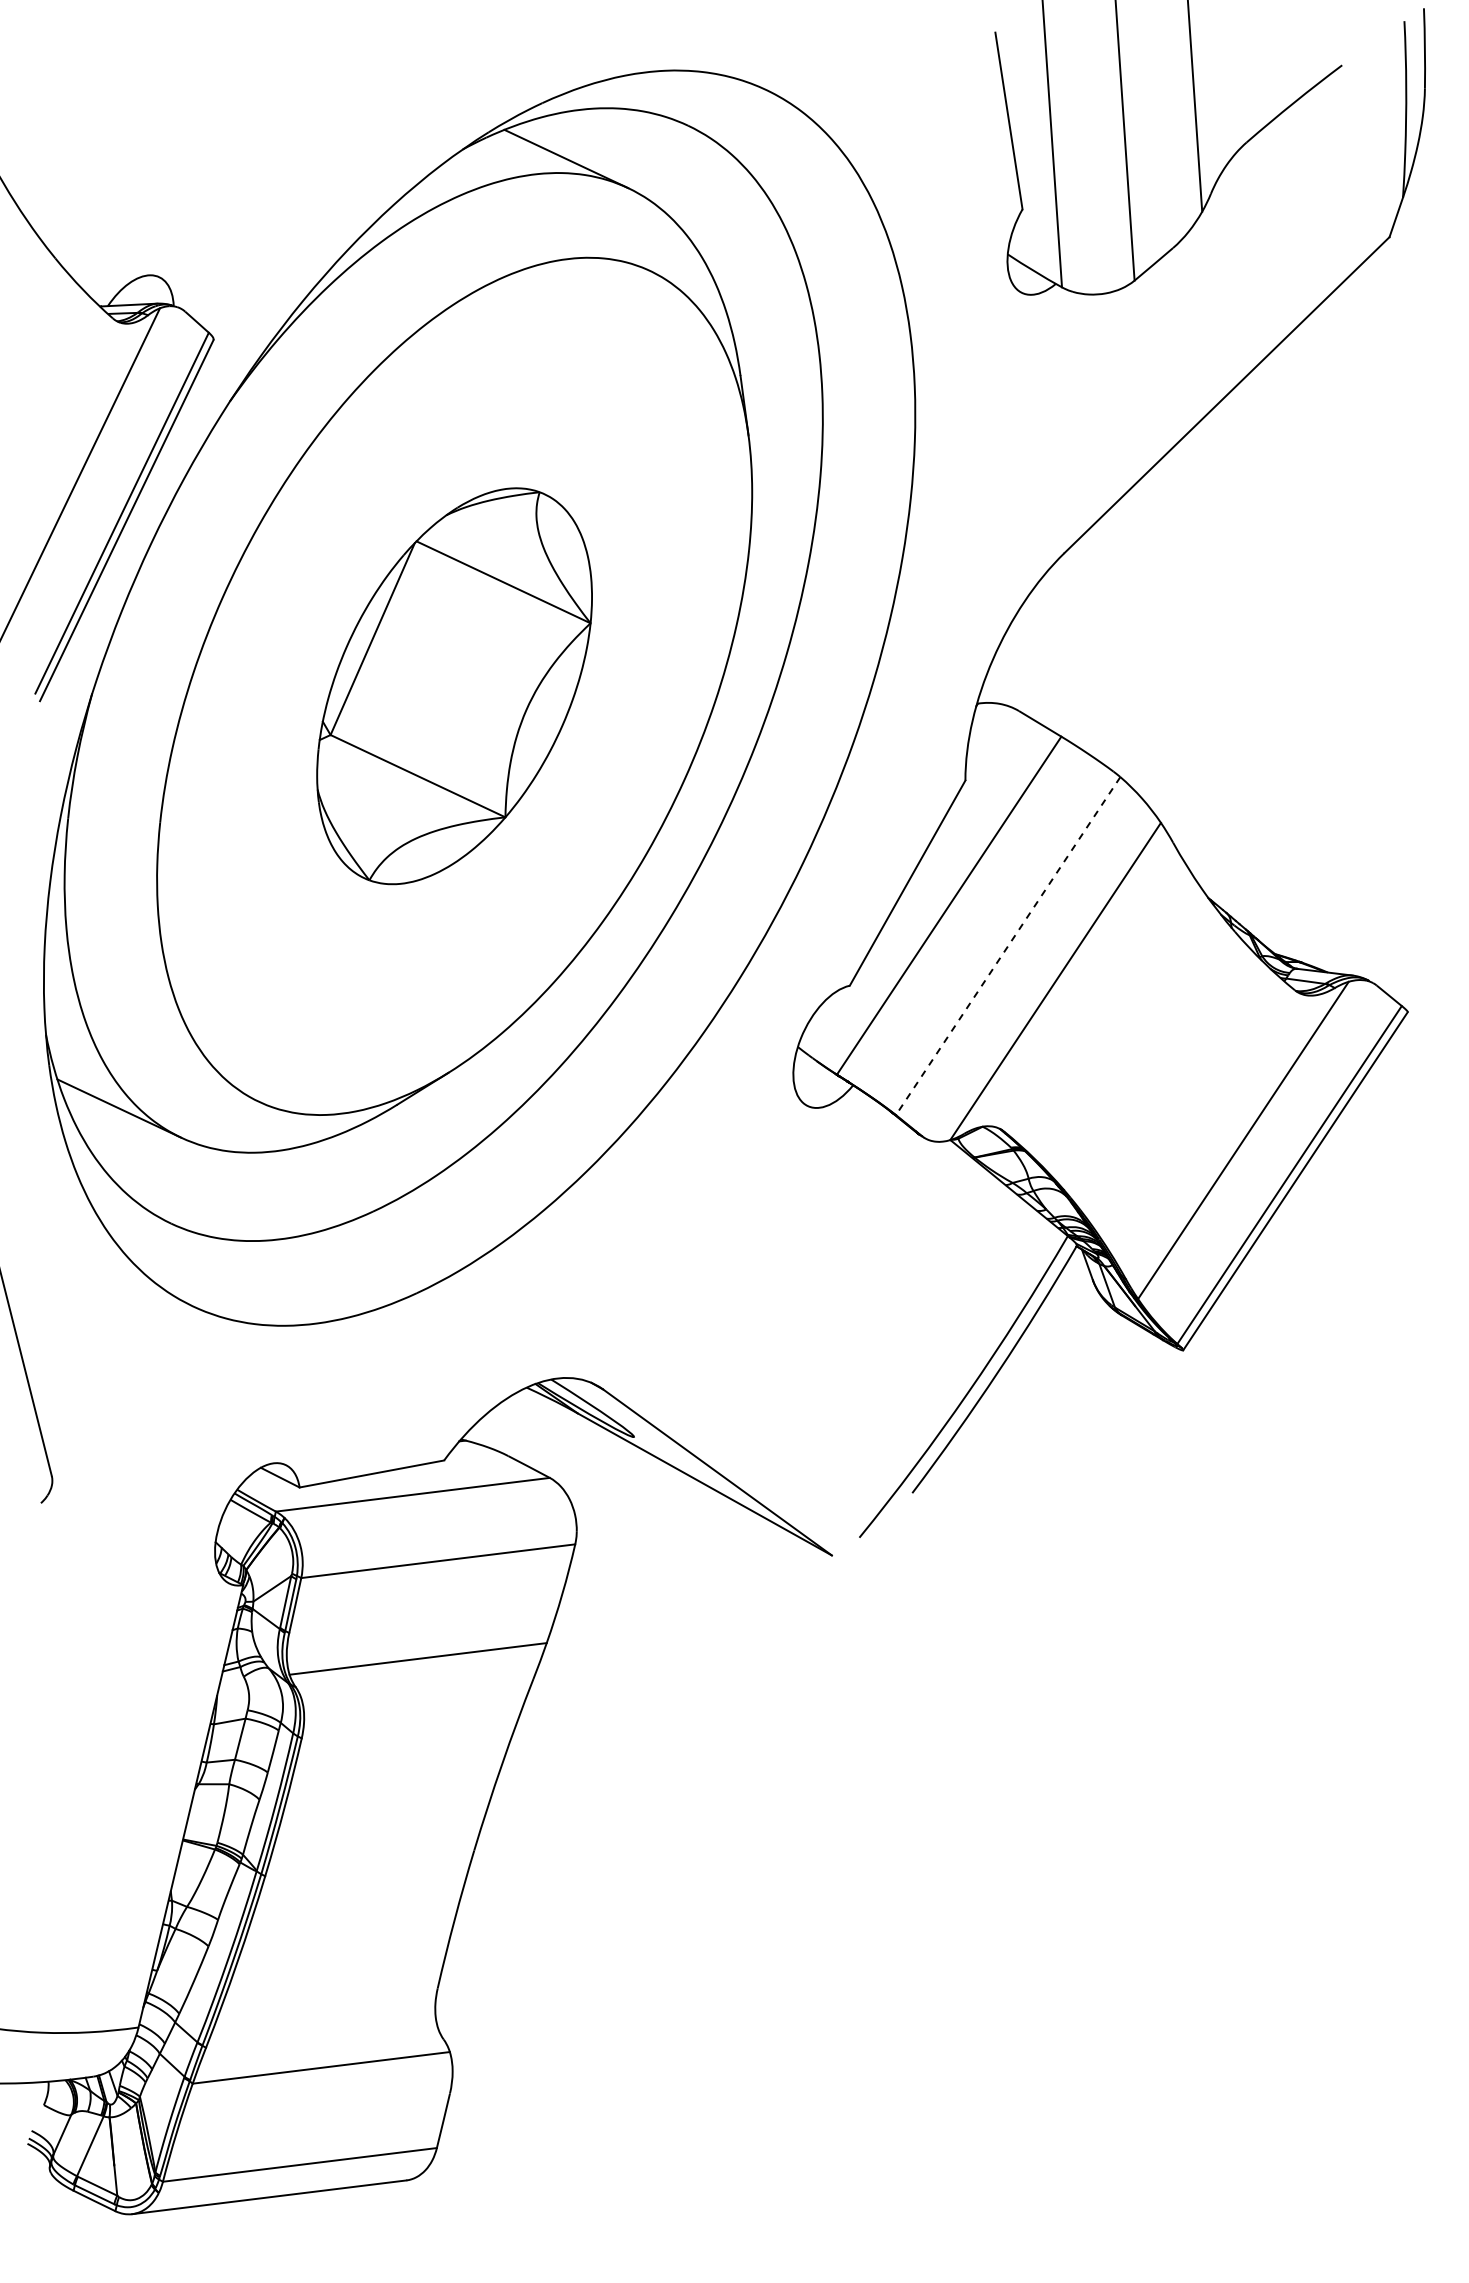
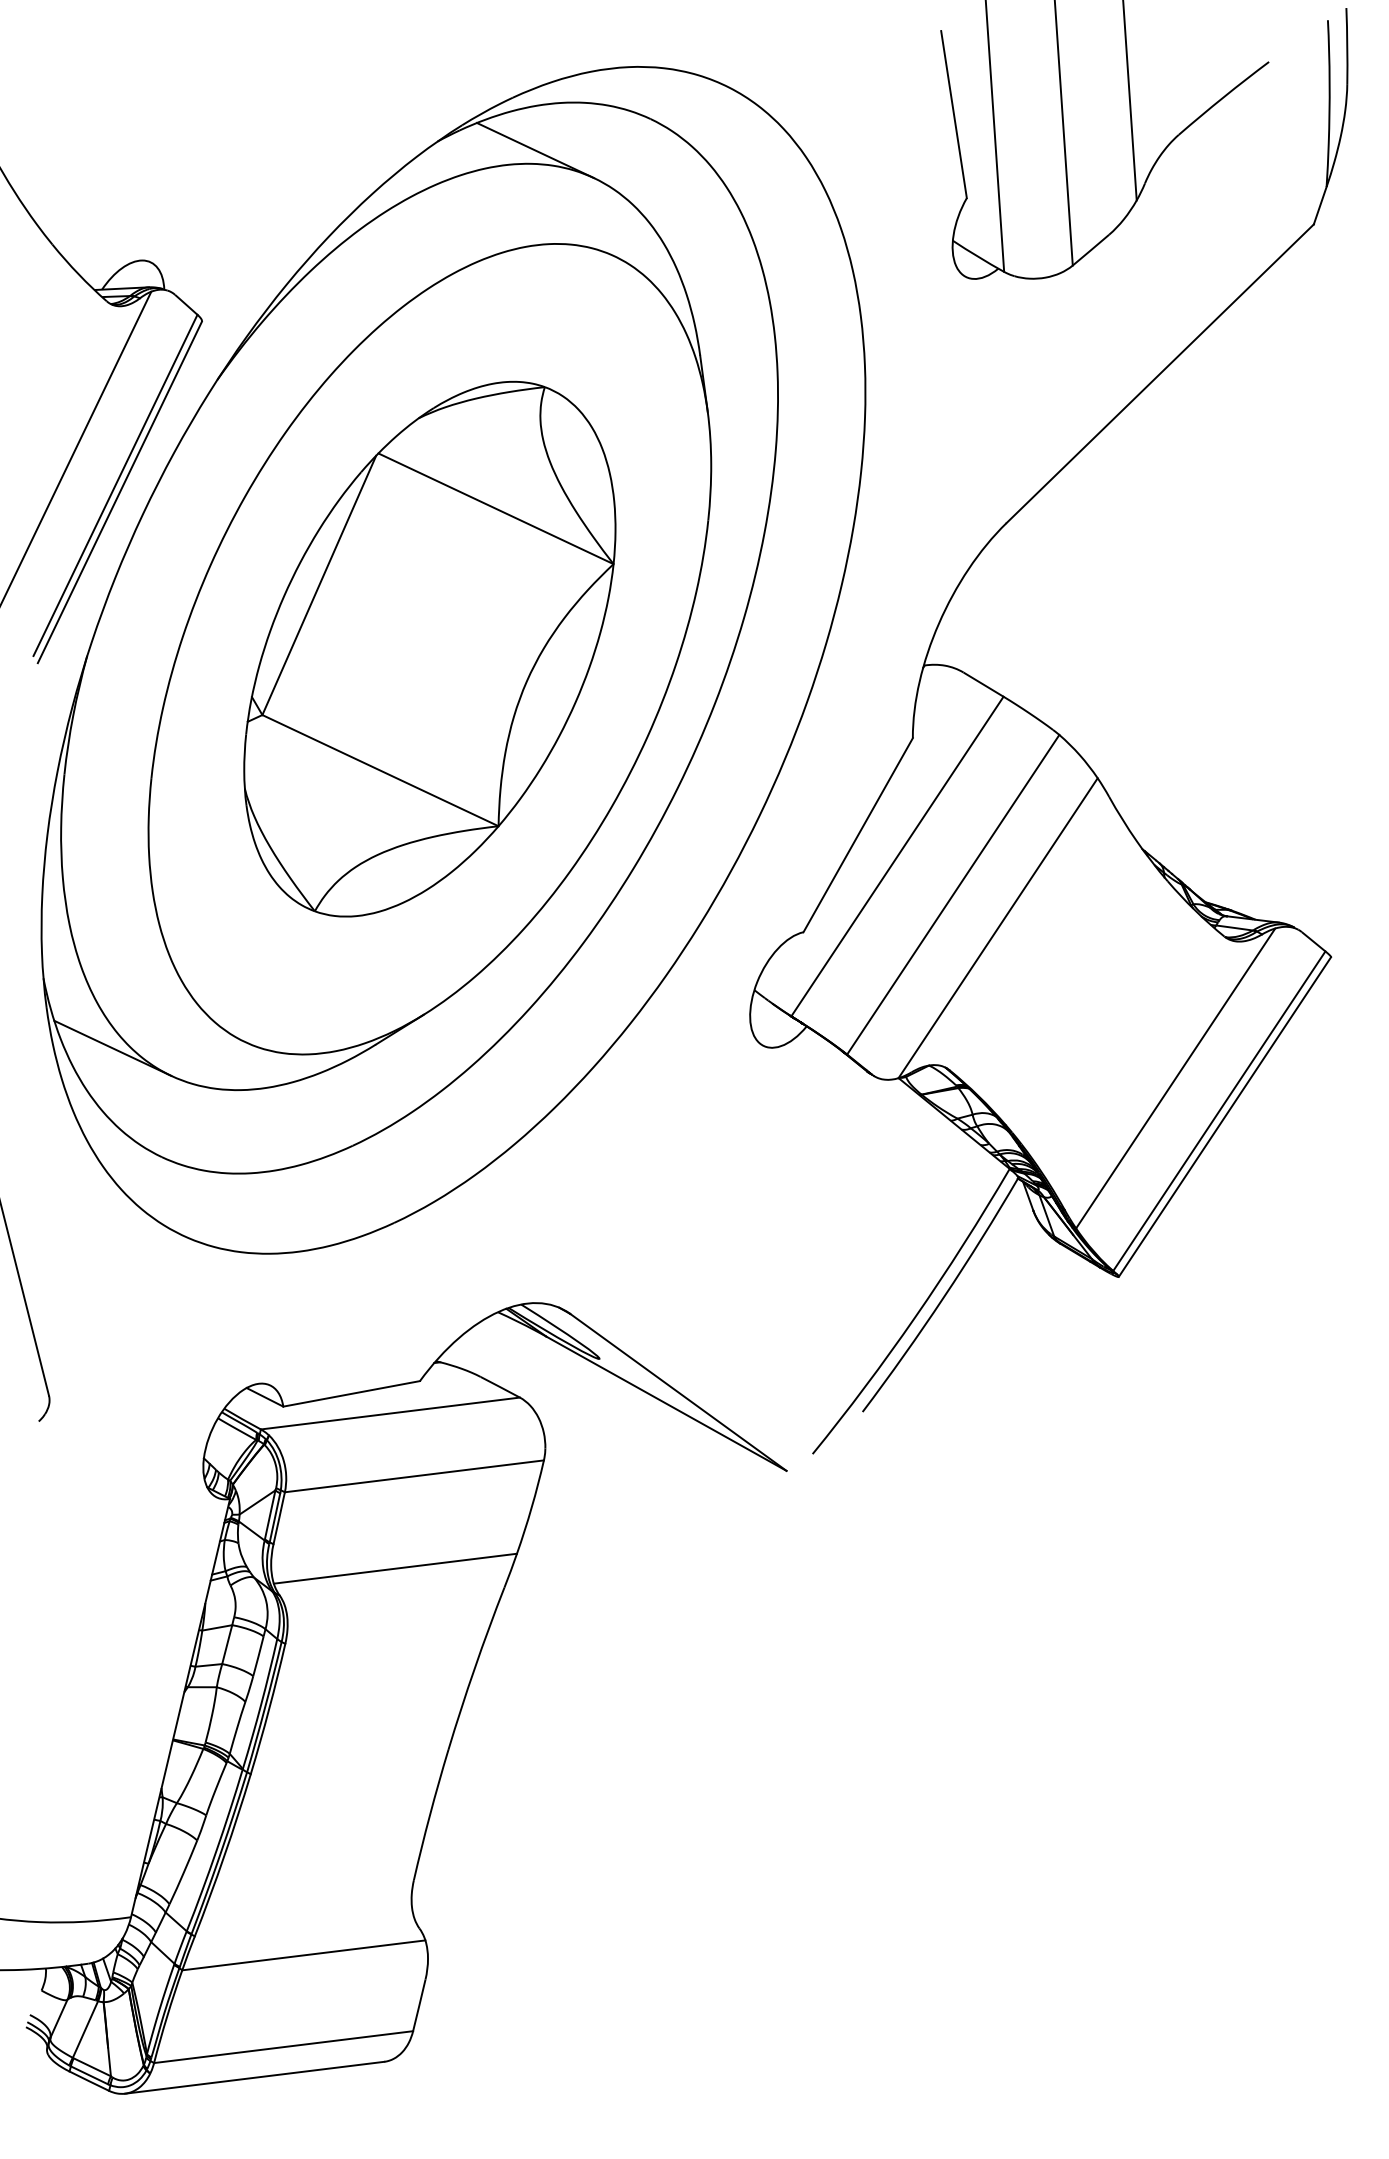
part: (454, 685) -> (429, 648), size x1.43
line: (1008, 946) -> (953, 895), dashed -> solid

